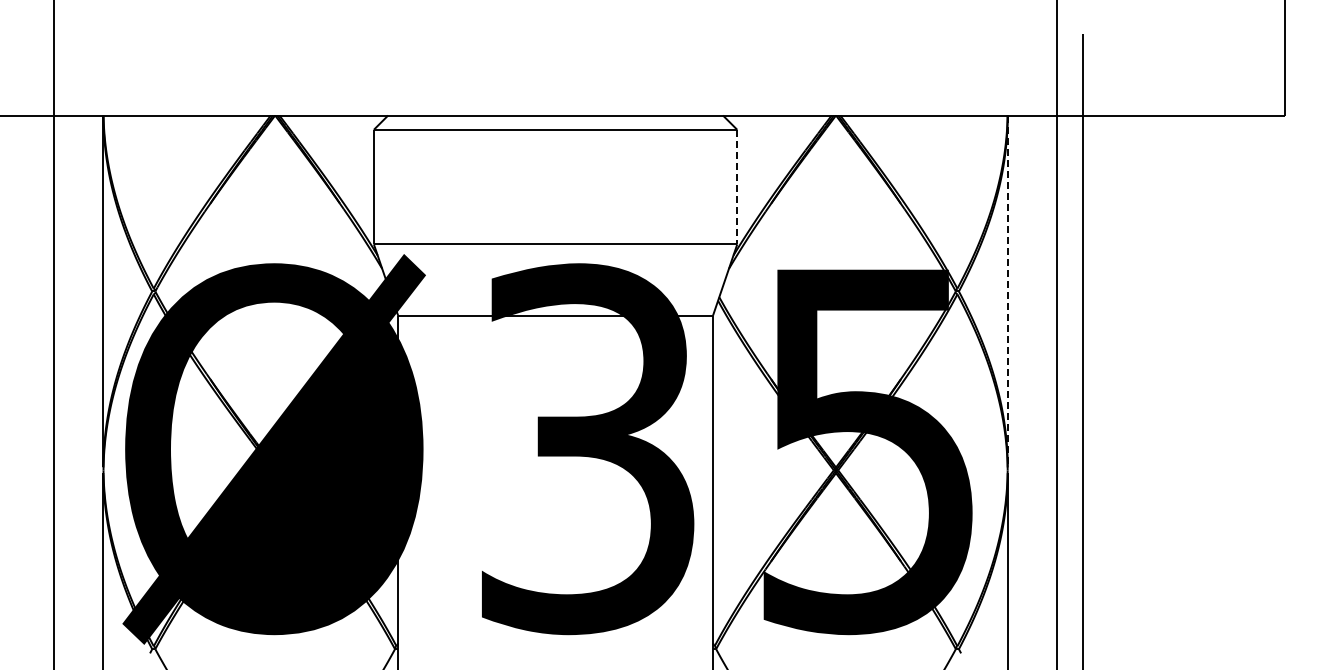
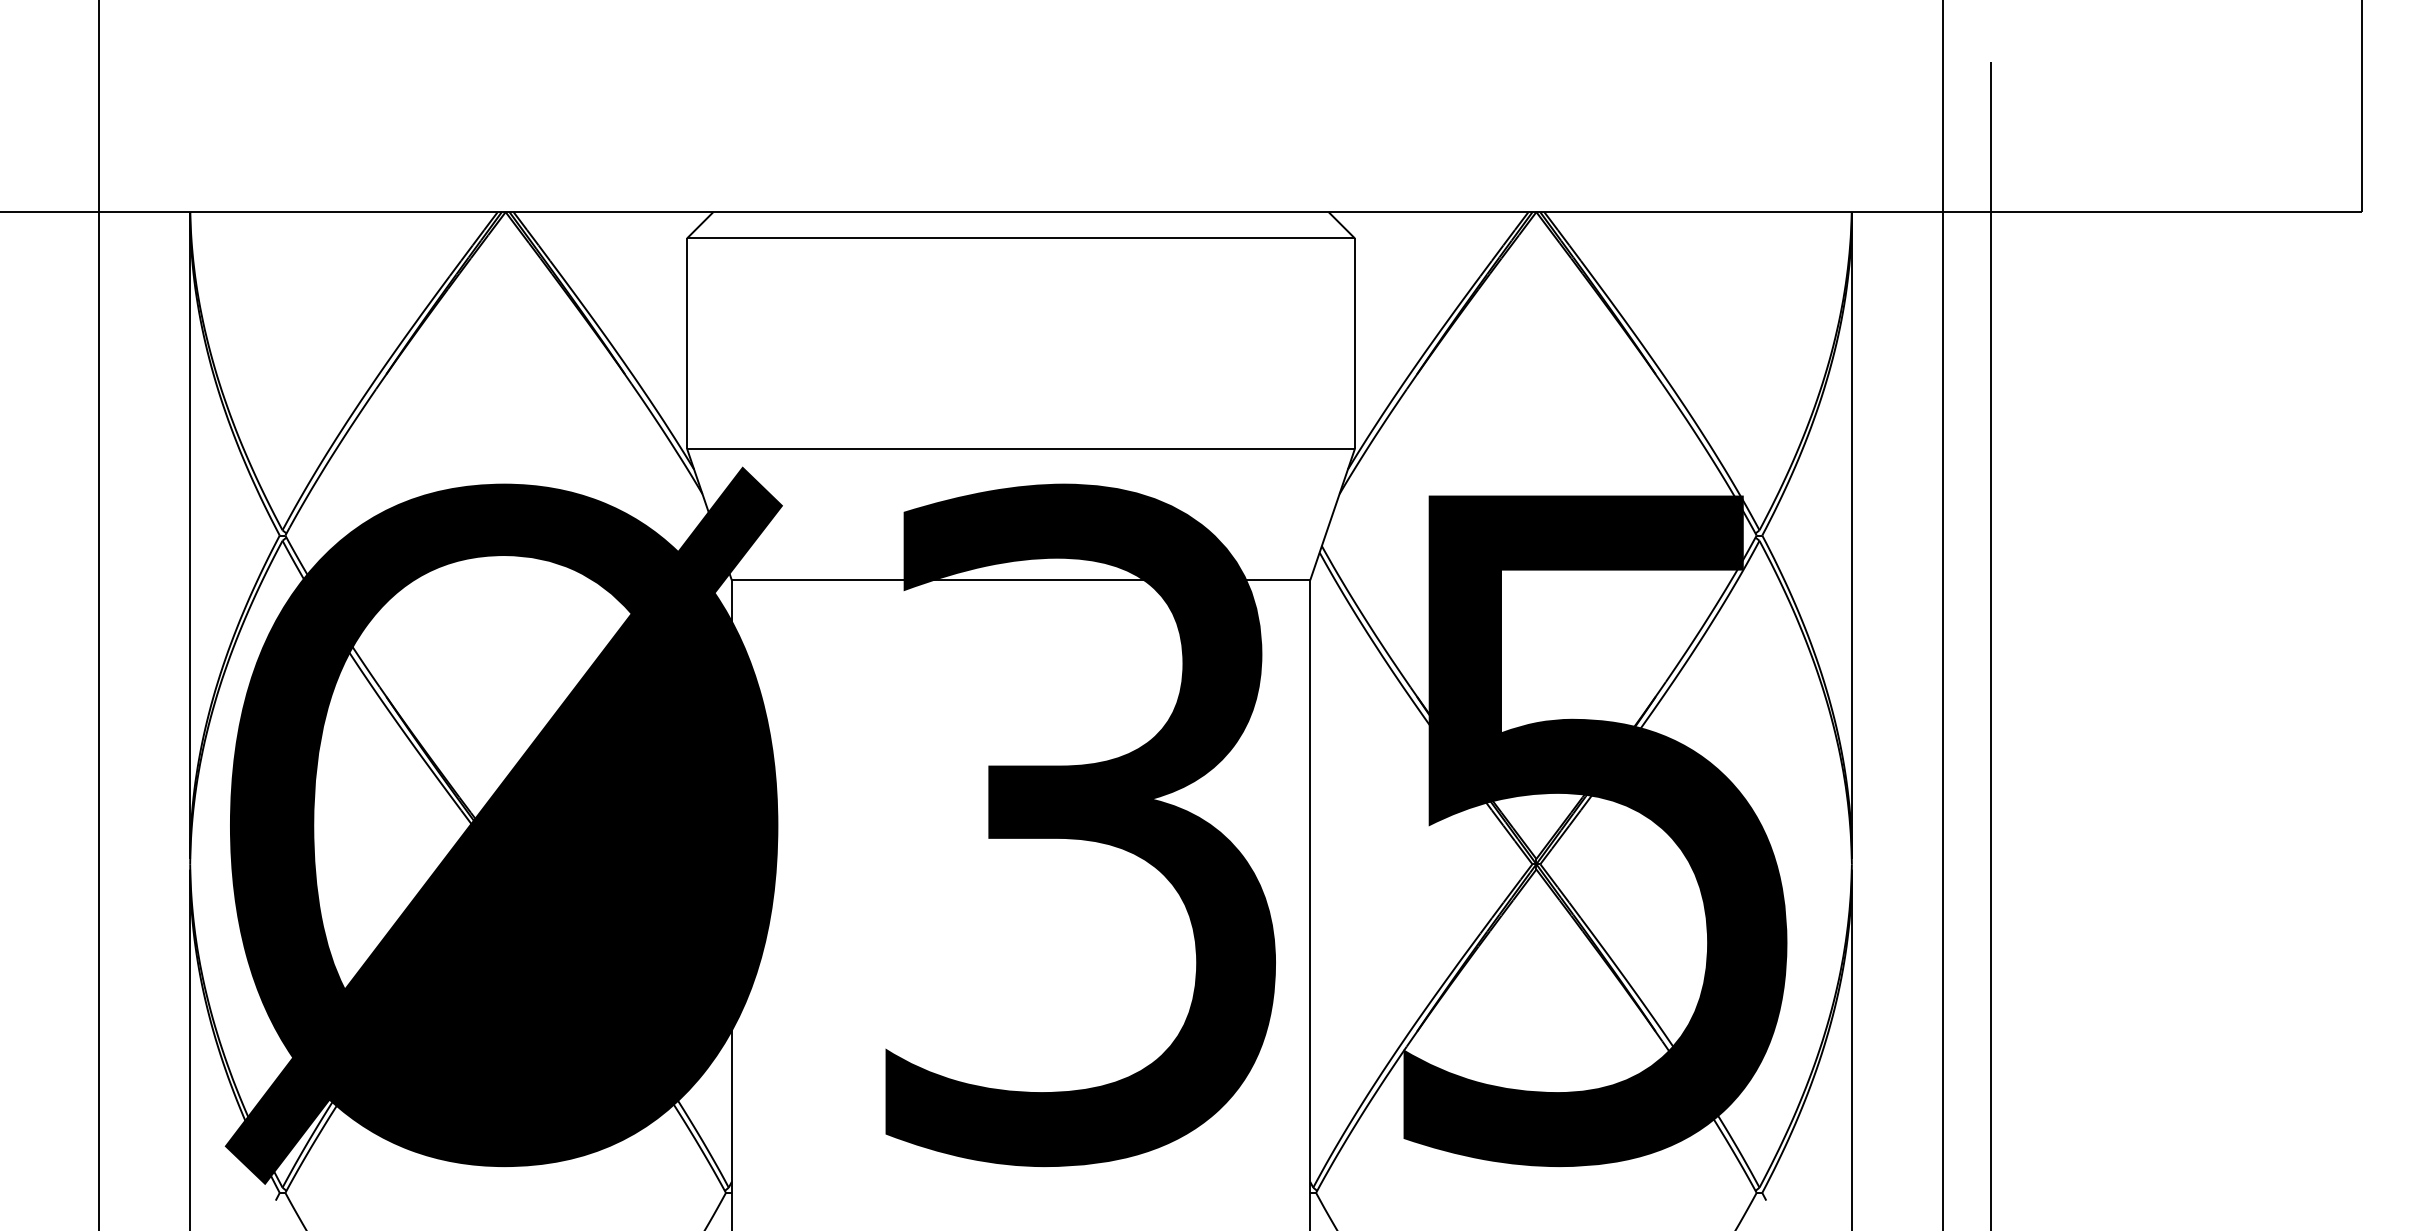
line: (737, 187) -> (1355, 344), dashed -> solid
line: (1007, 291) -> (1851, 535), dashed -> solid

